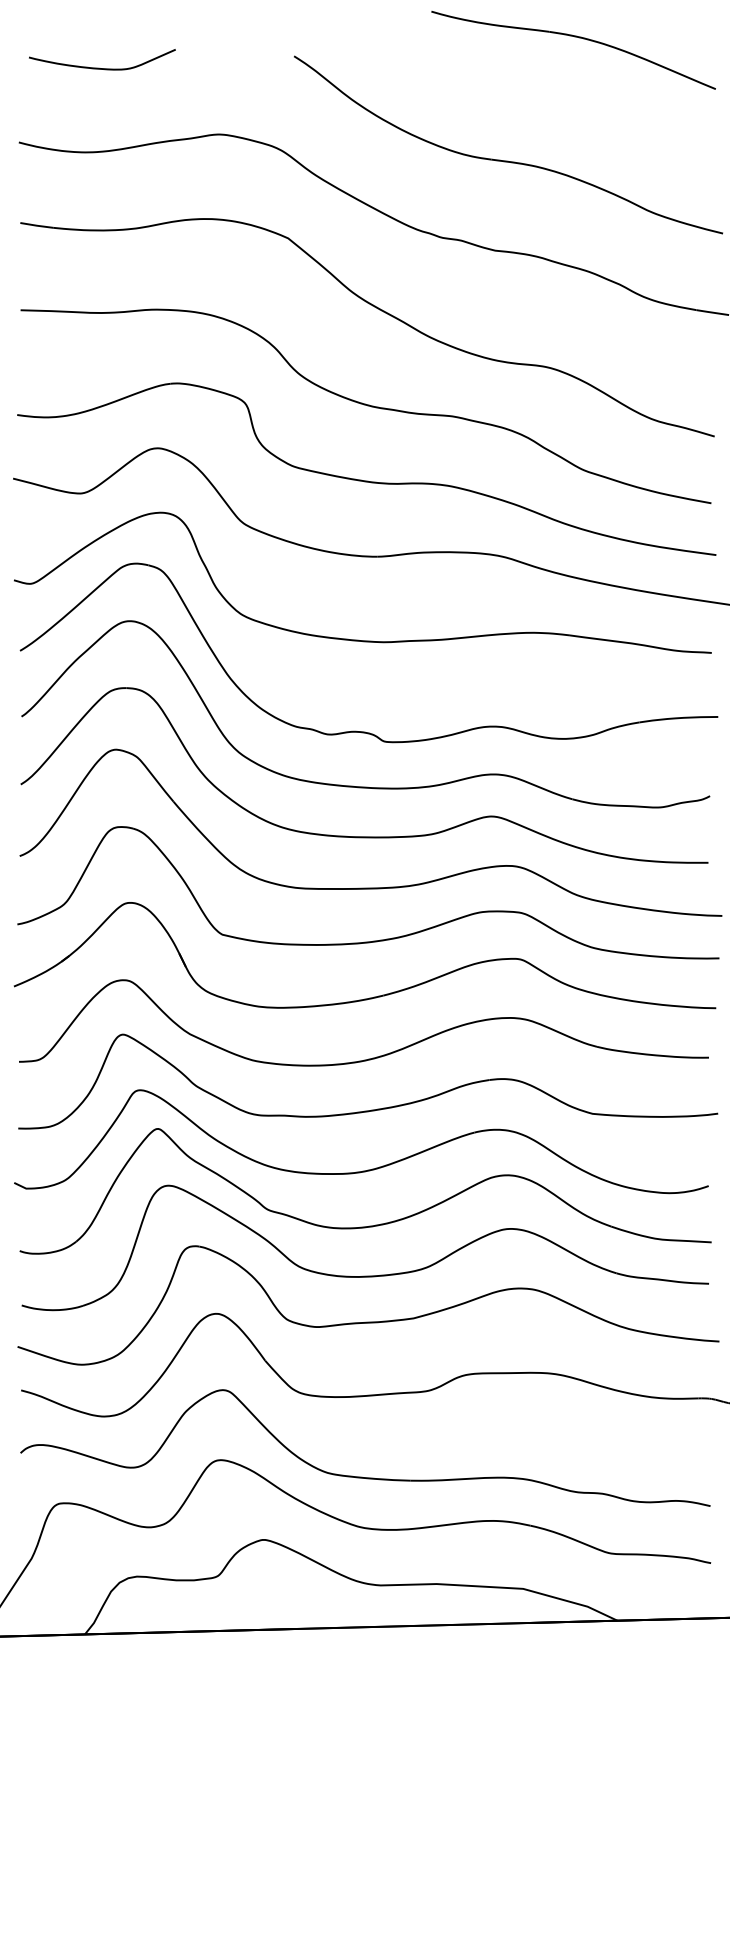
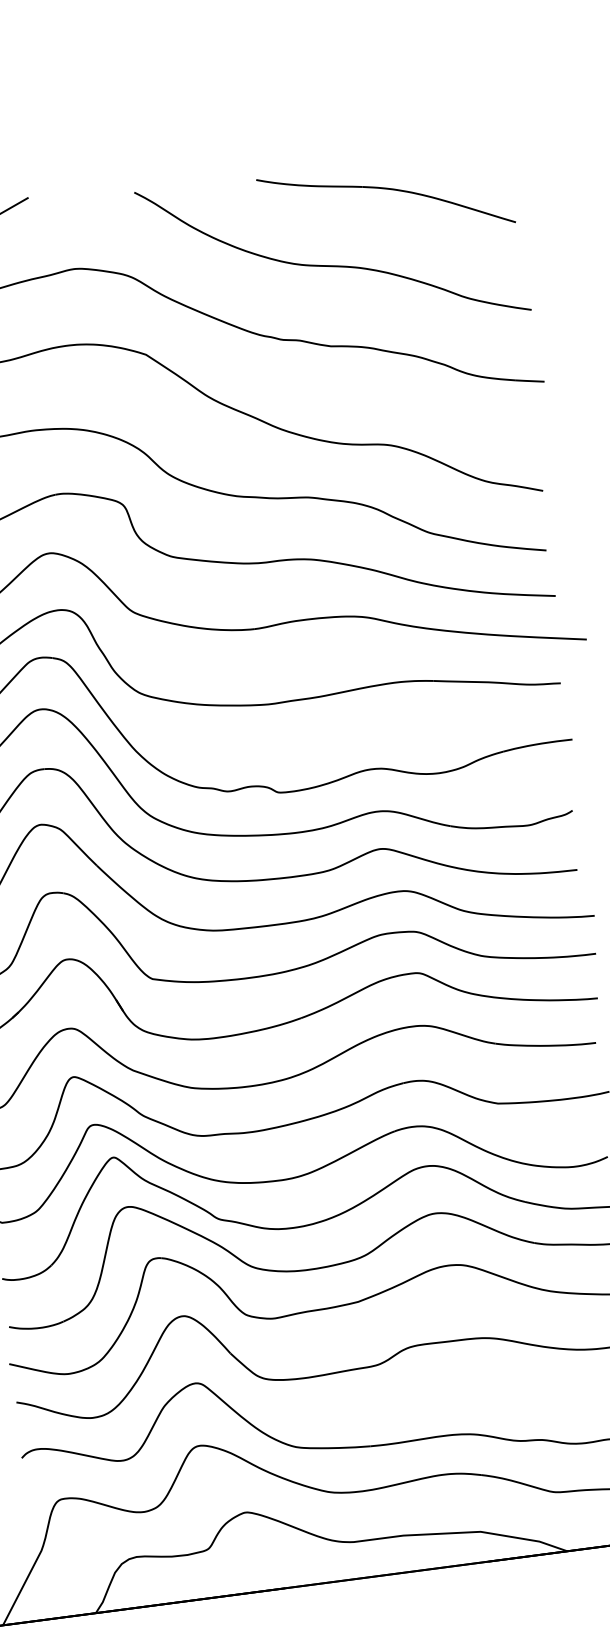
part: (574, 37) -> (385, 189), moved

